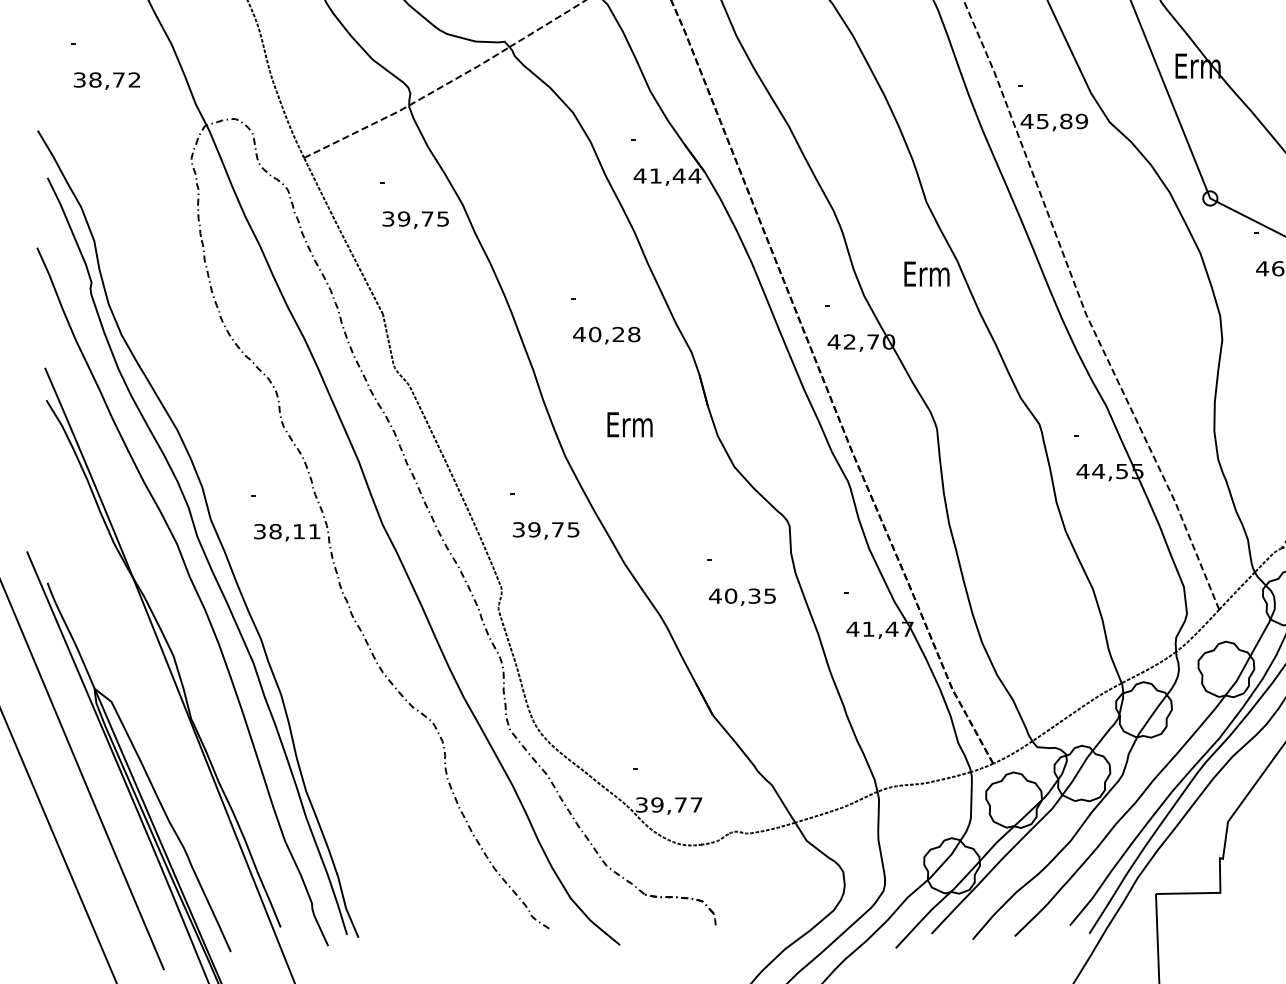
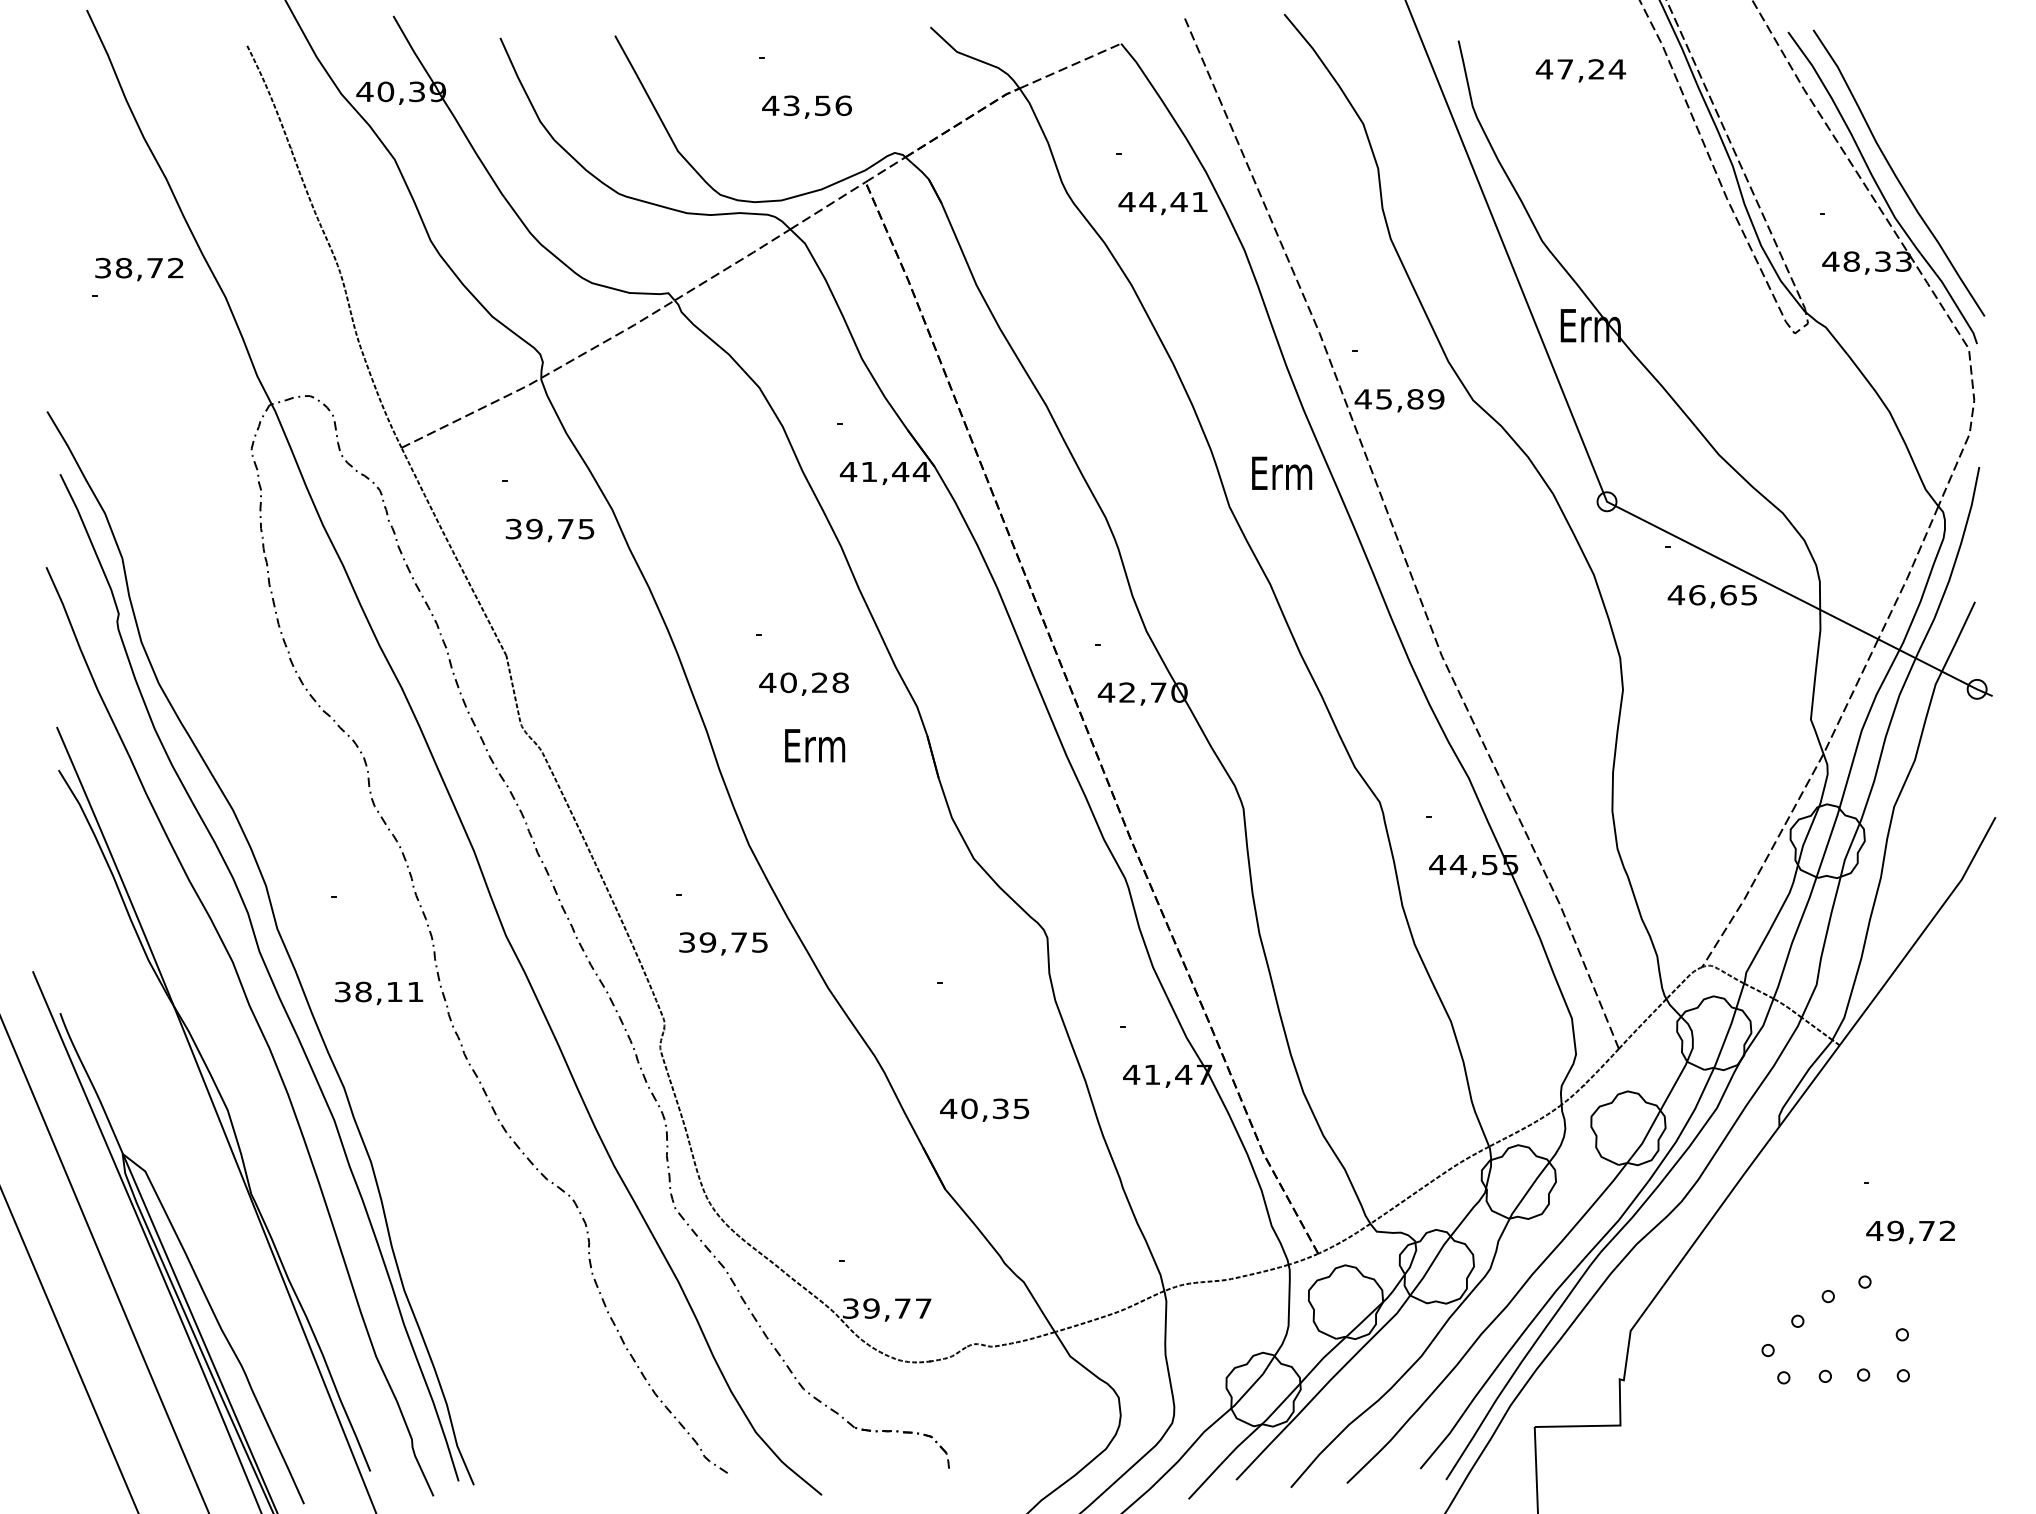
text: (107, 81) -> (139, 269), moved
text: (927, 273) -> (1282, 472), moved
text: (630, 424) -> (815, 745), moved
text: (287, 532) -> (379, 993), moved
text: (742, 596) -> (984, 1109), moved

